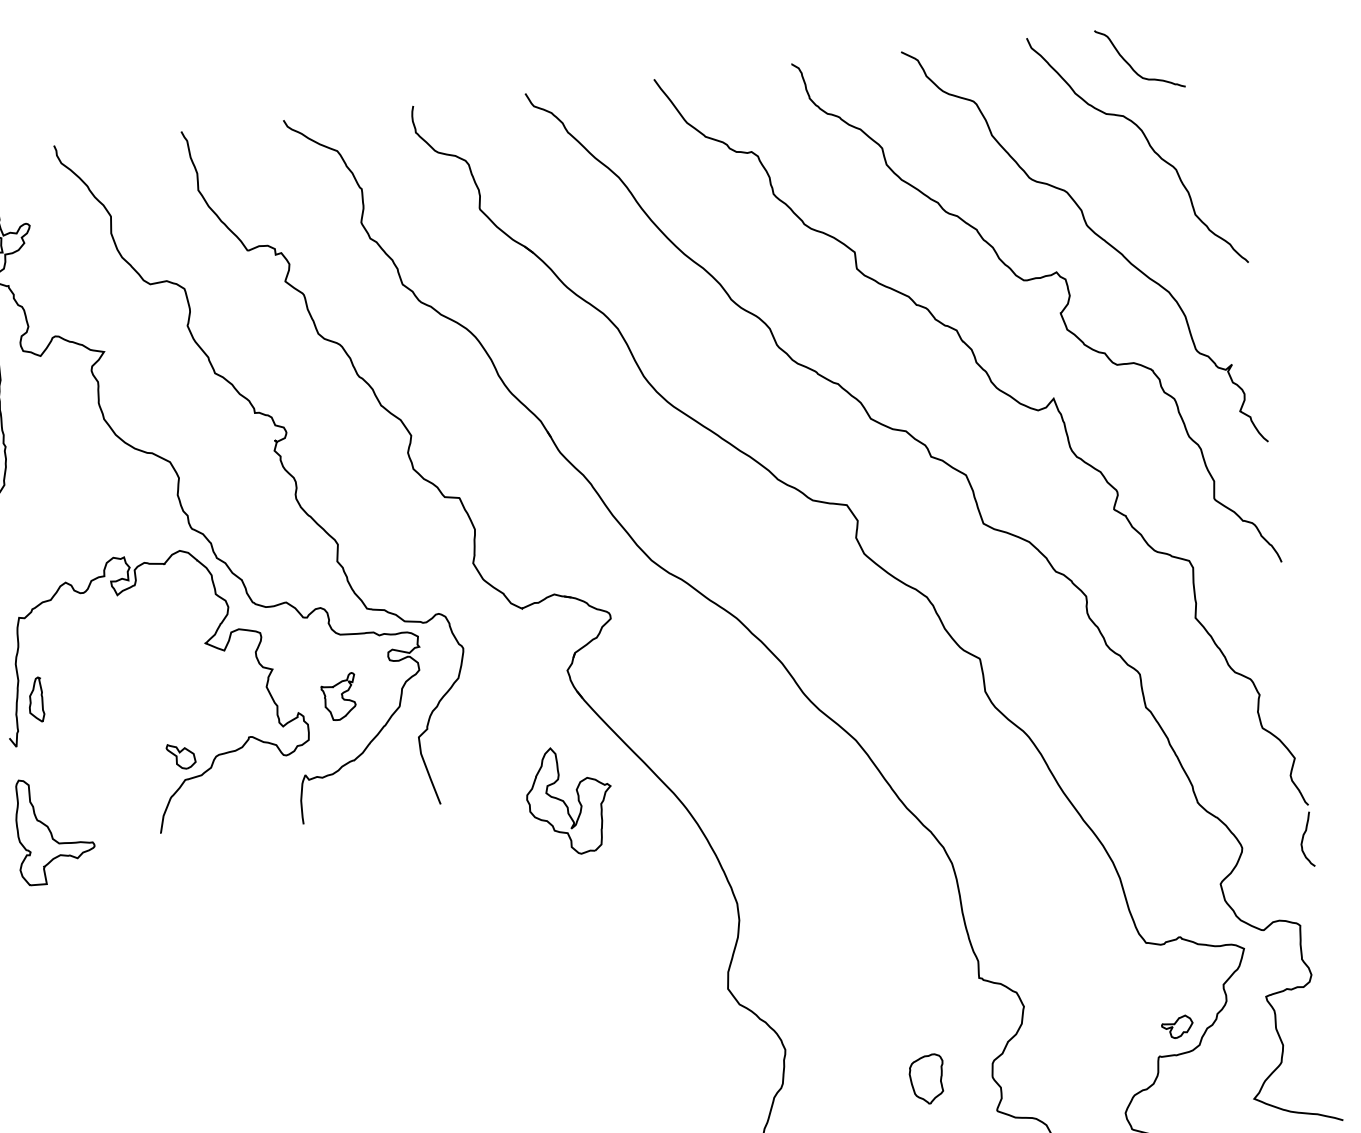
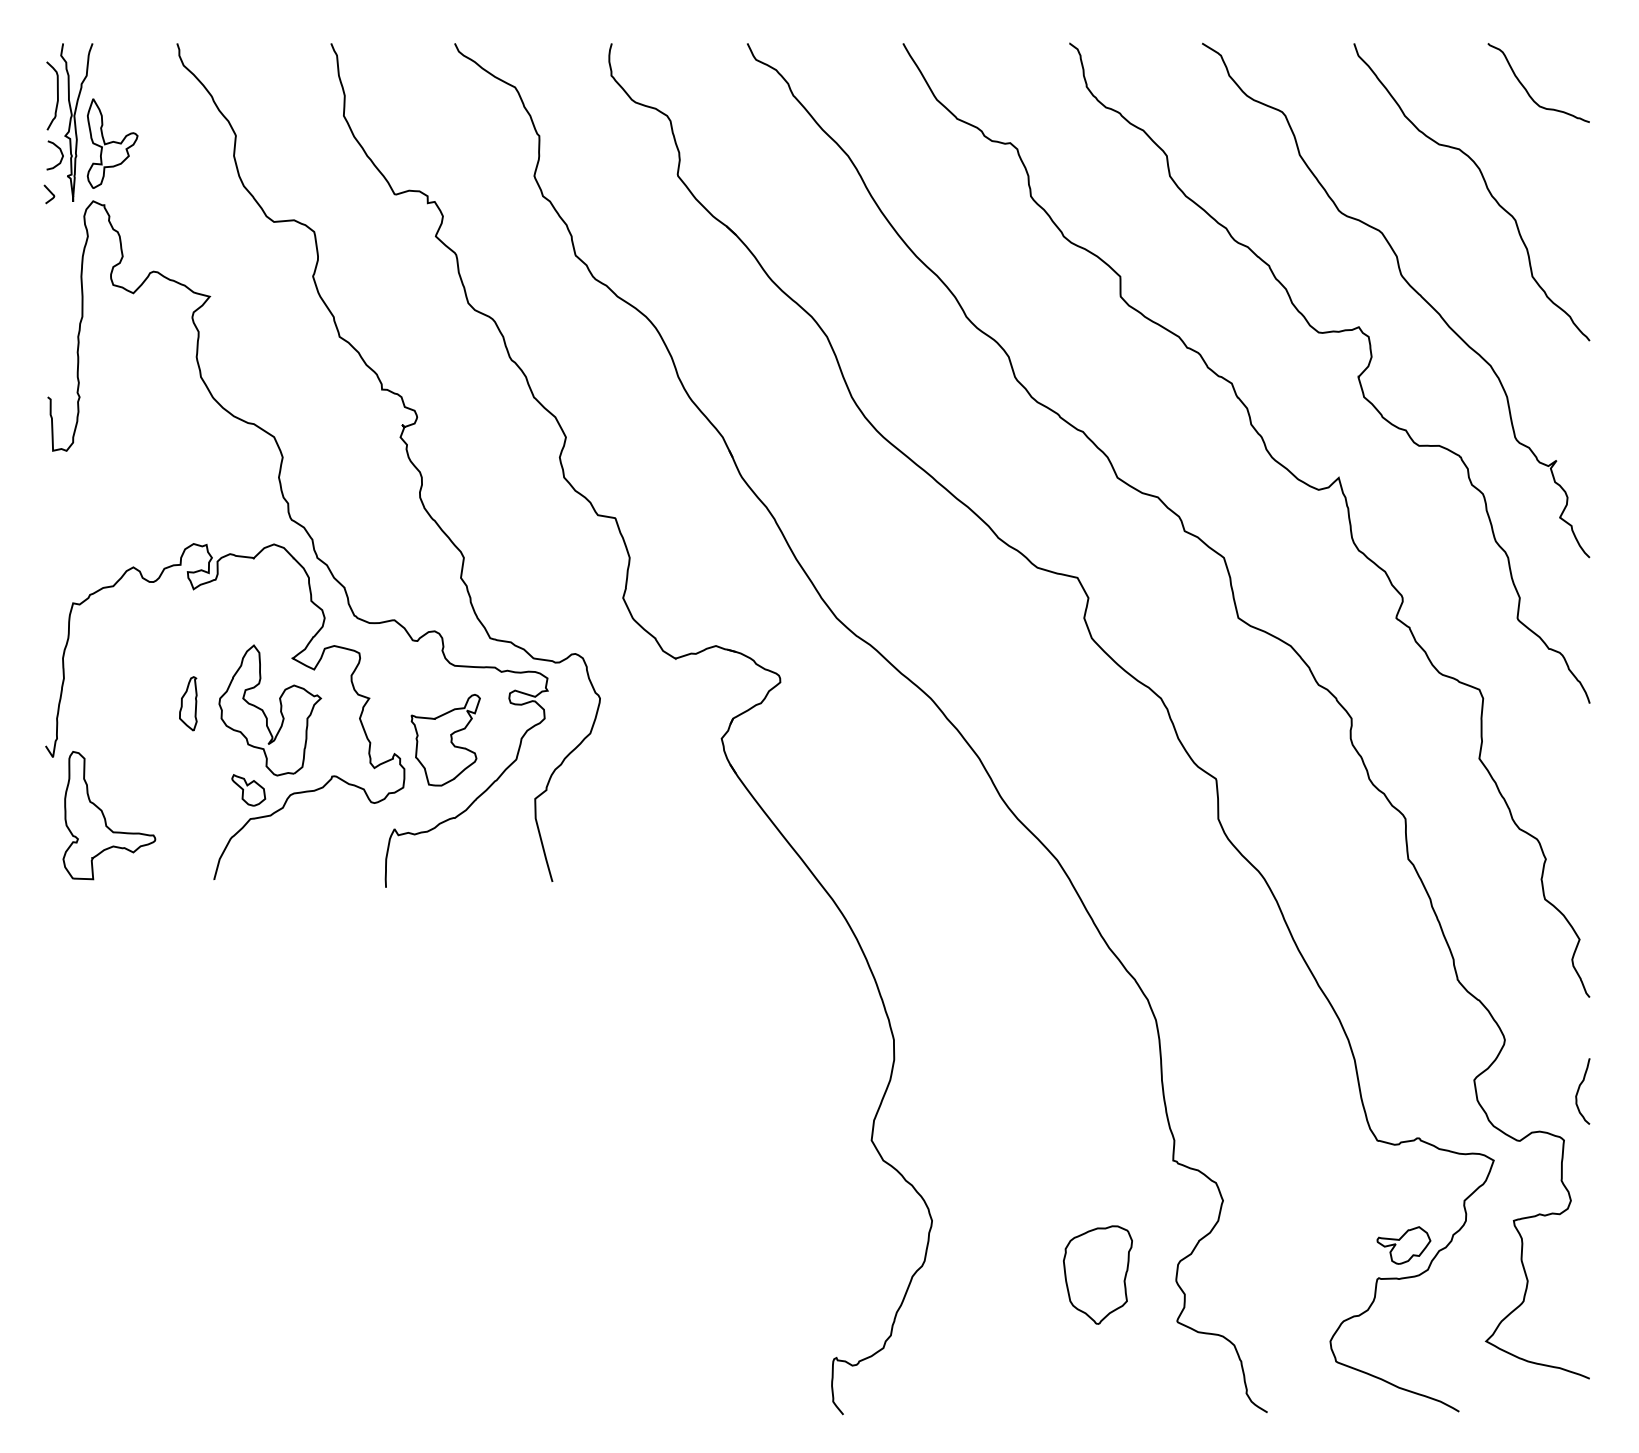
curve: (1130, 64) -> (1526, 88), moved
part: (339, 697) -> (445, 740), size x1.67
part: (35, 699) -> (188, 703), moved
part: (569, 800) -> (270, 710), moved
part: (54, 829) -> (109, 815), moved
curve: (1303, 839) -> (1579, 1090), moved
part: (1177, 1027) -> (1403, 1245), size x1.43
part: (926, 1079) -> (1097, 1274), size x1.67

